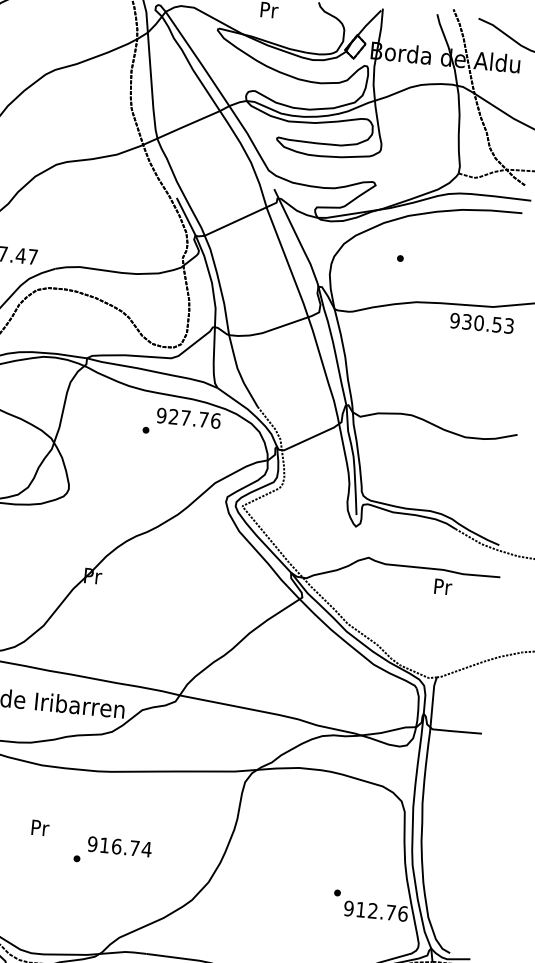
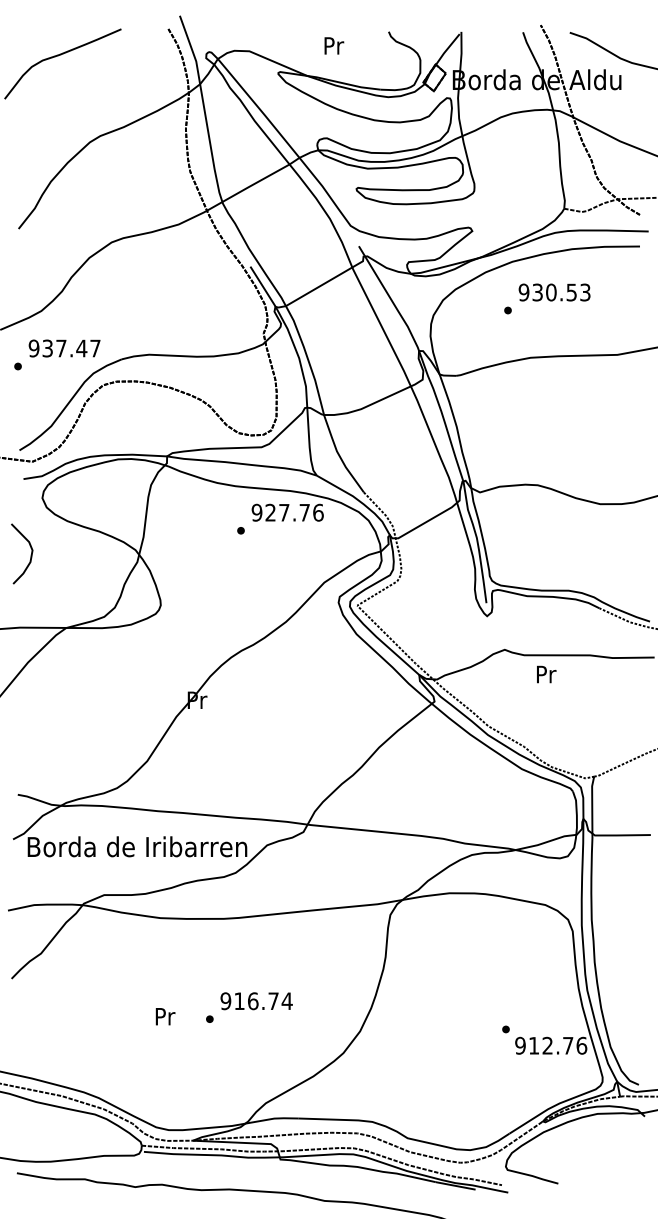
text: (481, 323) -> (554, 292), moved
text: (443, 586) -> (546, 674), moved
text: (40, 827) -> (165, 1016), moved

